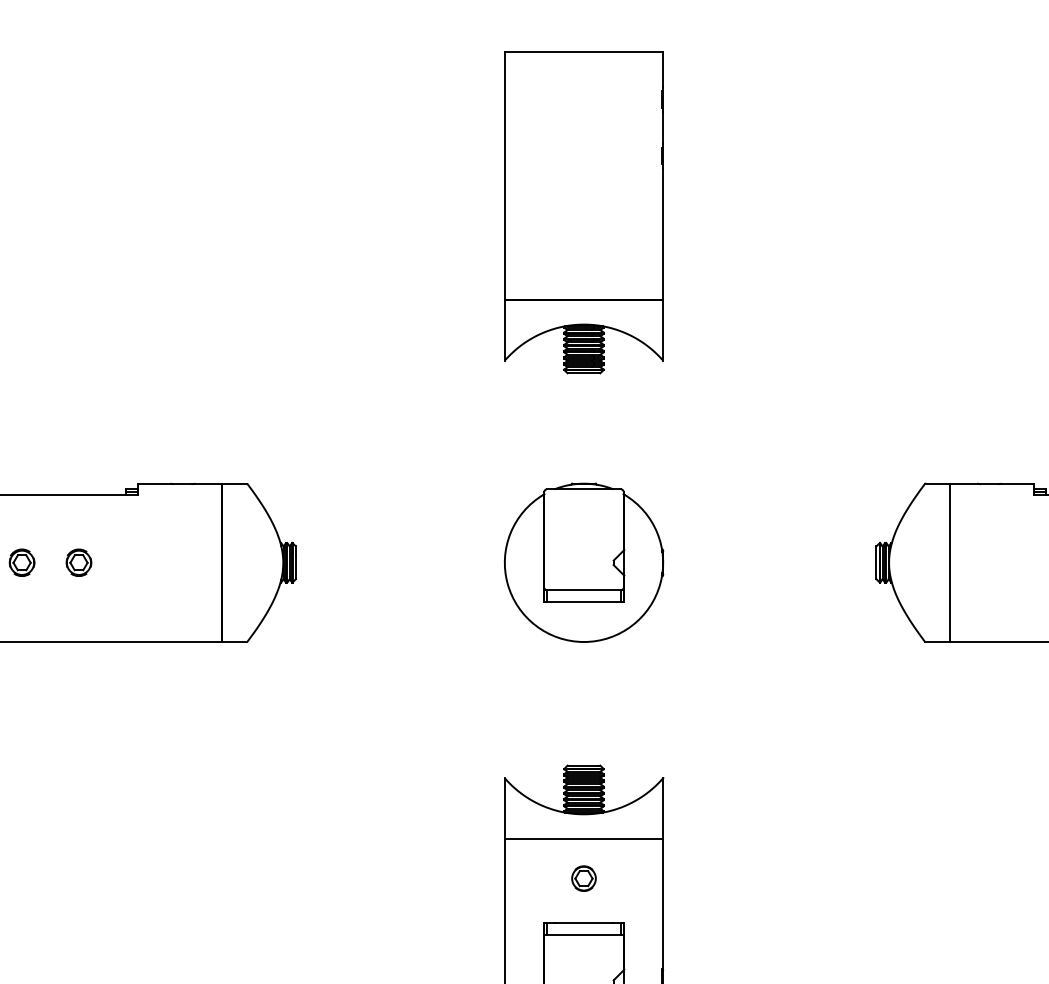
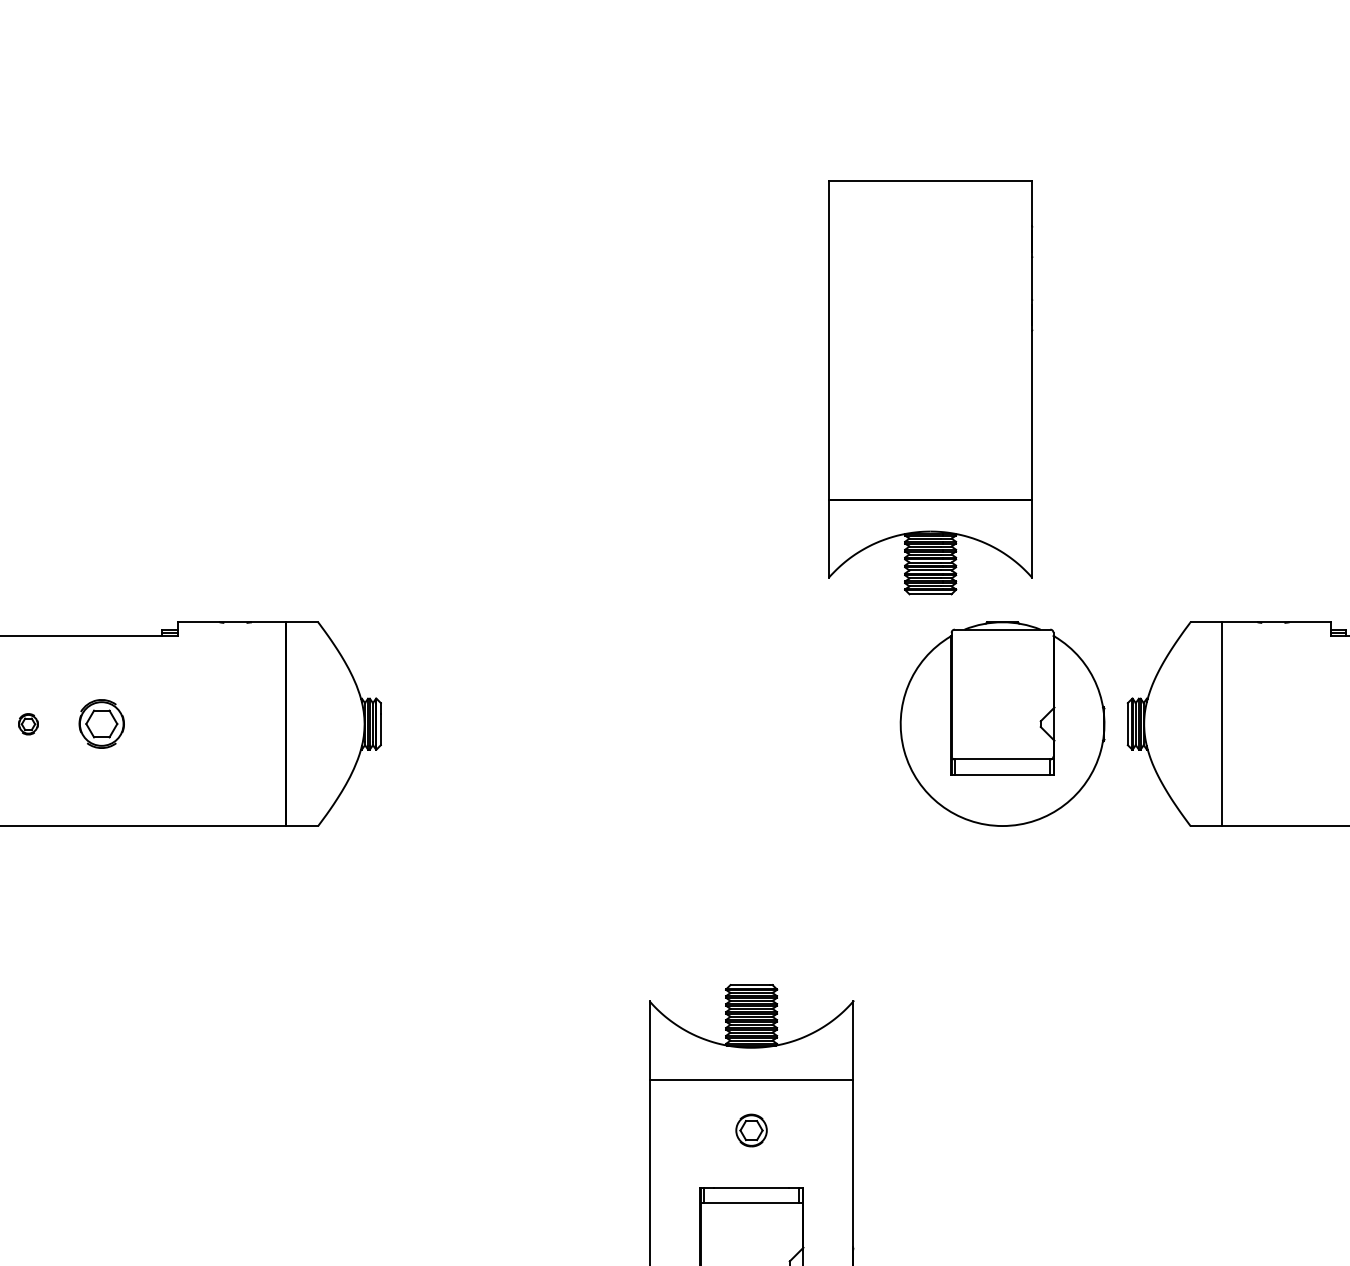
part: (583, 212) -> (930, 387), moved
part: (583, 562) -> (1002, 723), moved
part: (22, 563) -> (28, 724), size x0.6
part: (78, 563) -> (101, 724), size x1.4

